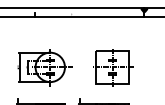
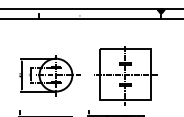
part: (113, 67) -> (126, 75), size x1.4

